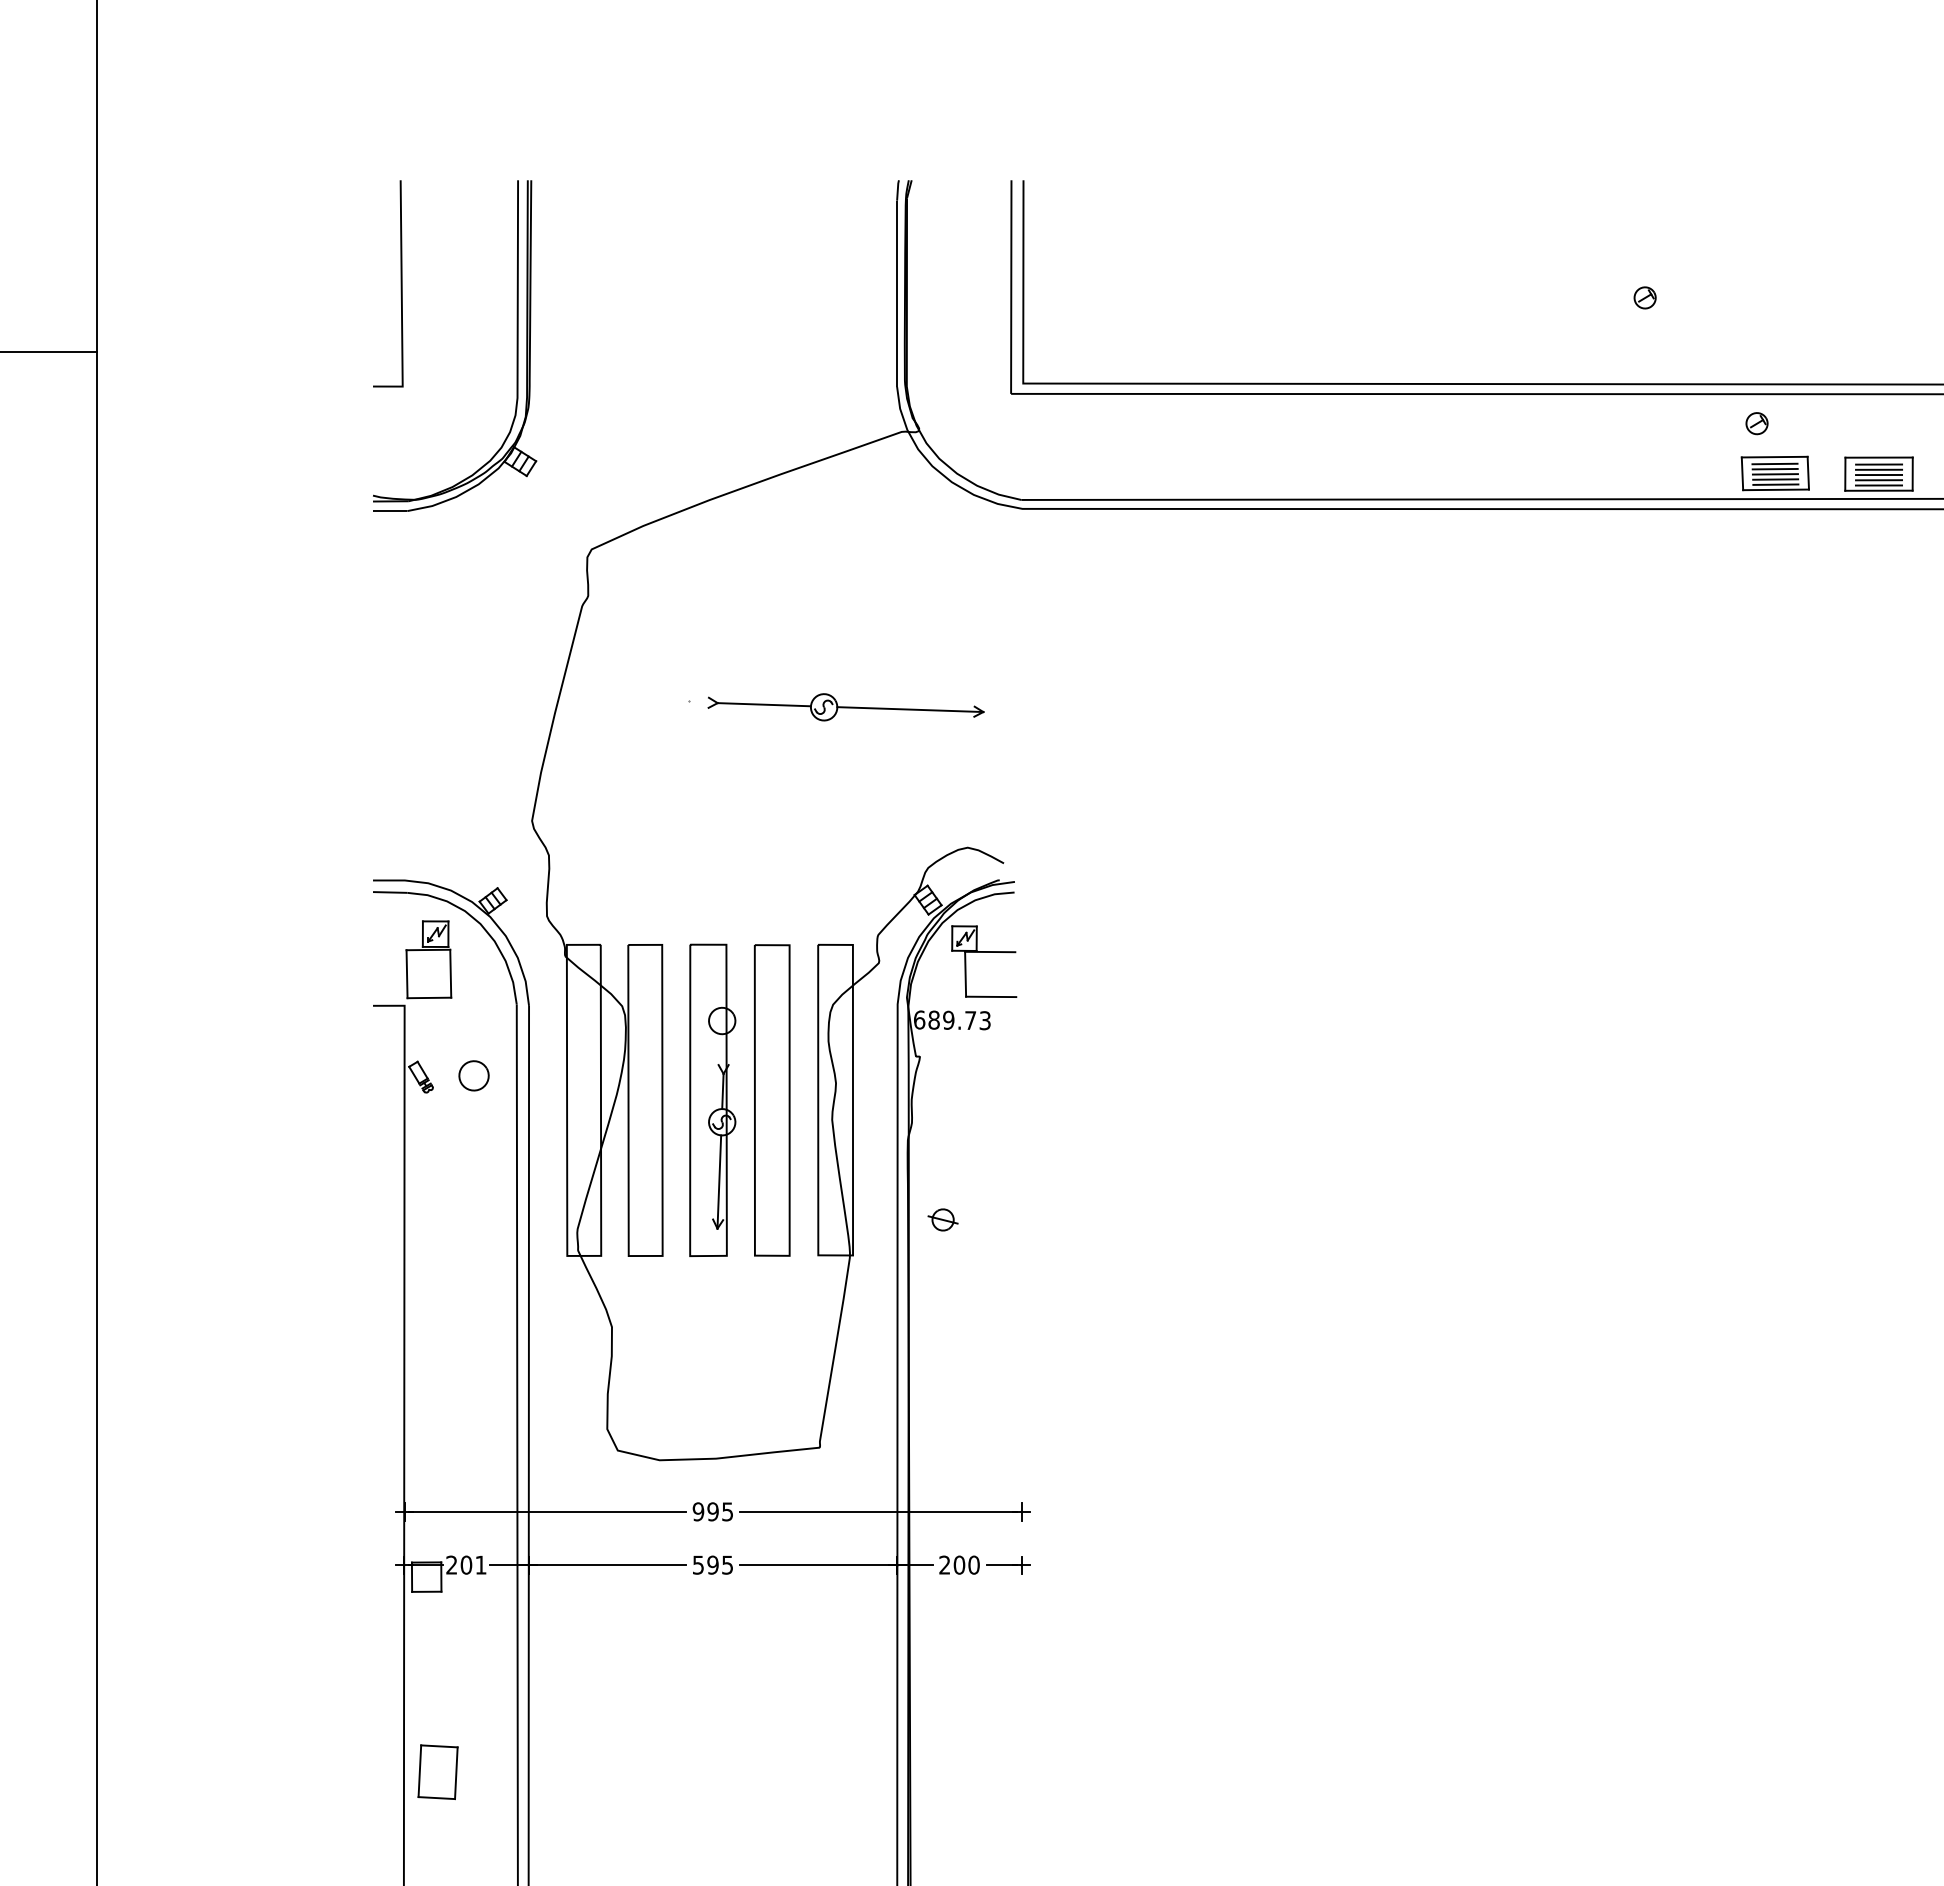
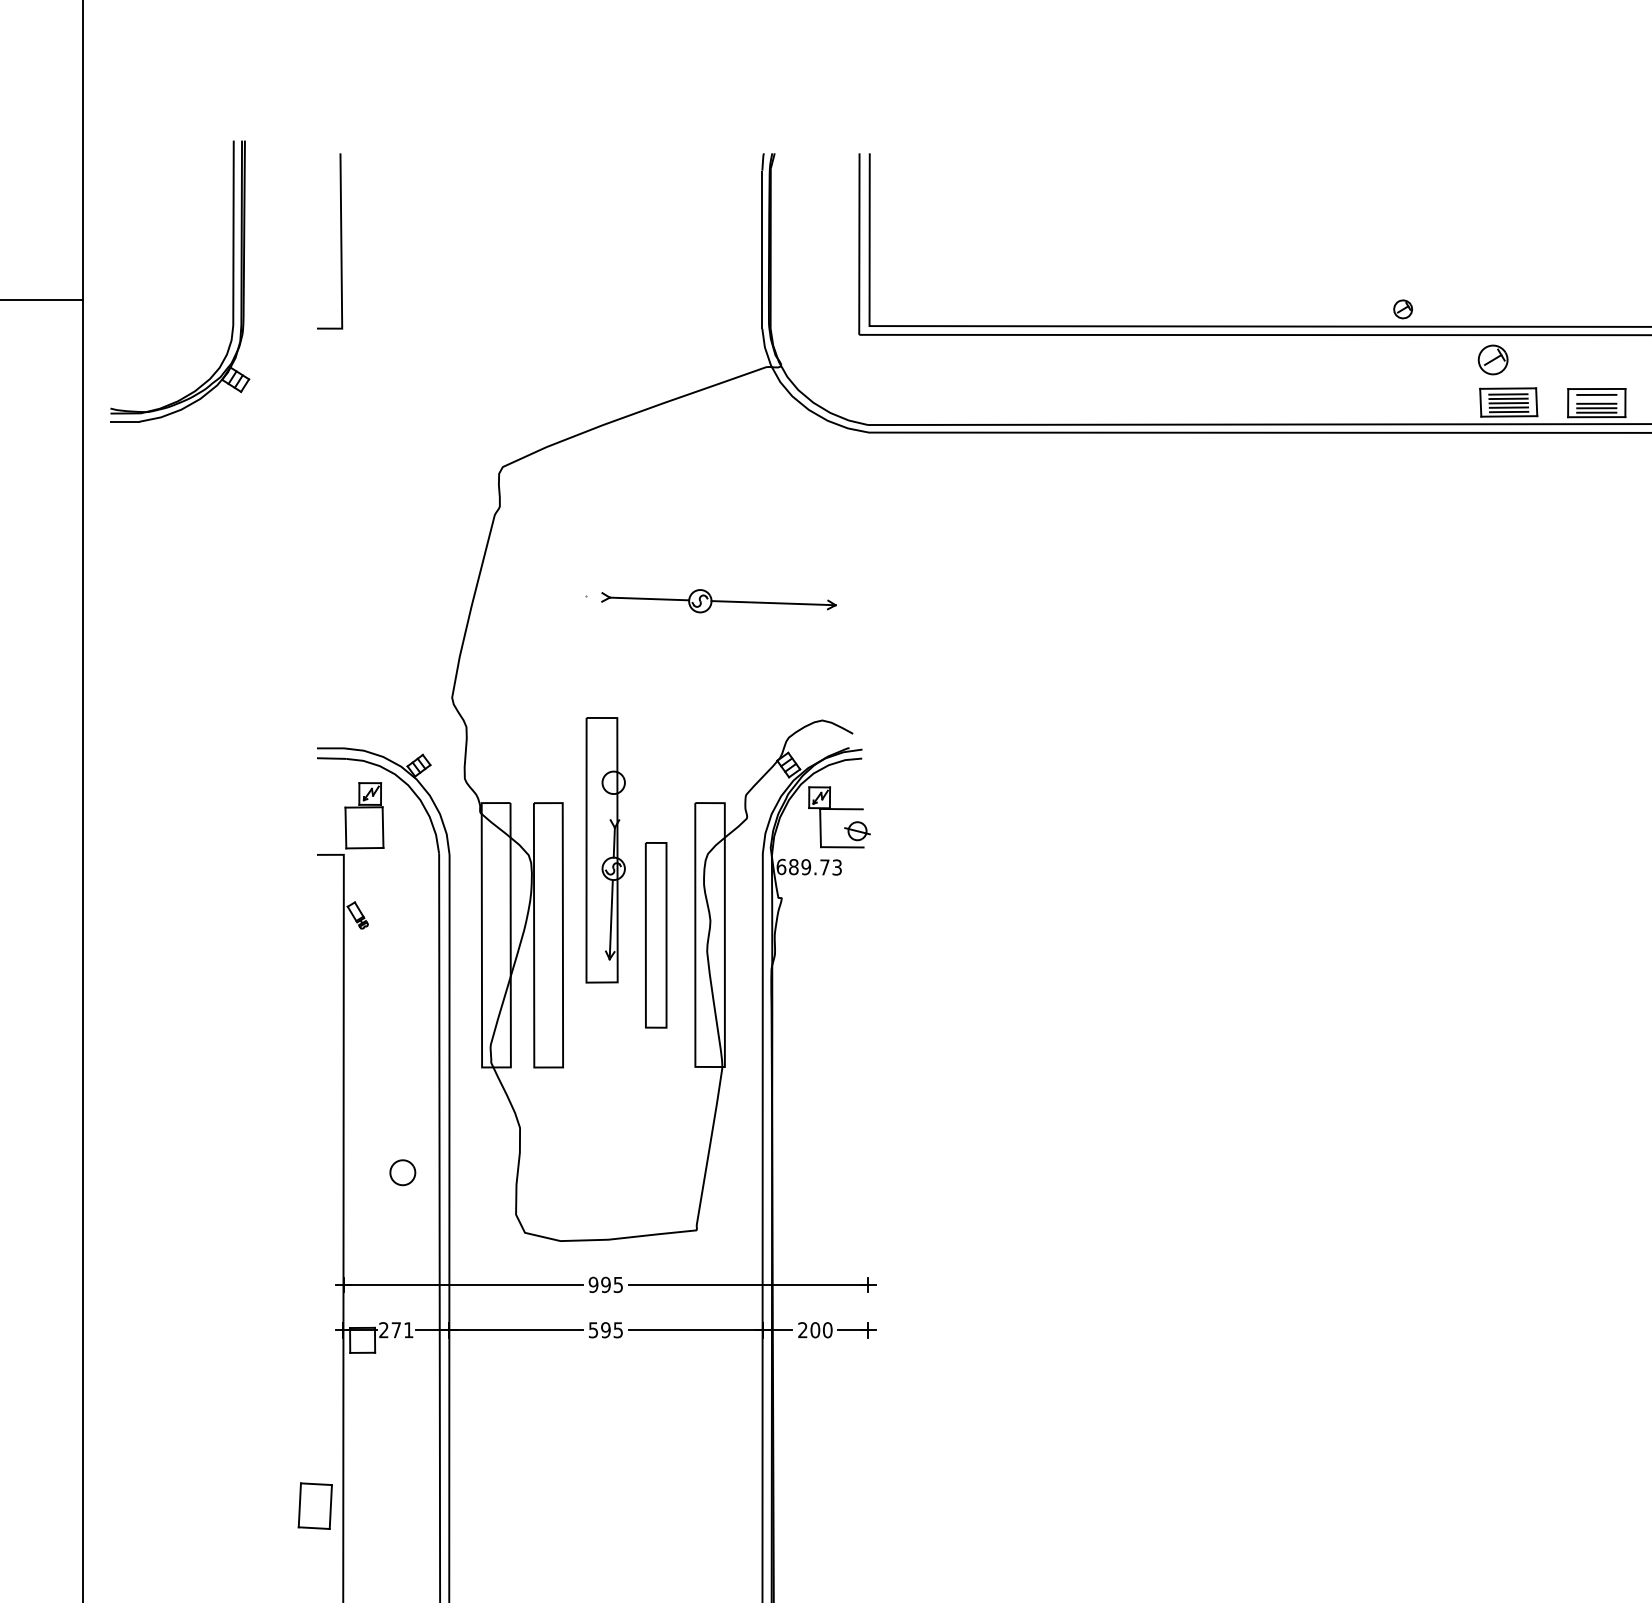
part: (1644, 297) -> (1402, 309), moved
part: (516, 345) -> (232, 280), moved
part: (1756, 423) -> (1492, 360), size x1.6
line: (1878, 469) -> (1596, 399), removed
arc: (464, 1066) -> (394, 1164), moved
part: (712, 1099) -> (605, 849), moved
part: (771, 1100) -> (655, 935), size x0.7
part: (942, 1219) -> (857, 830), moved
text: (466, 1564) -> (396, 1329), 201 -> 271
part: (437, 1772) -> (314, 1506), moved

